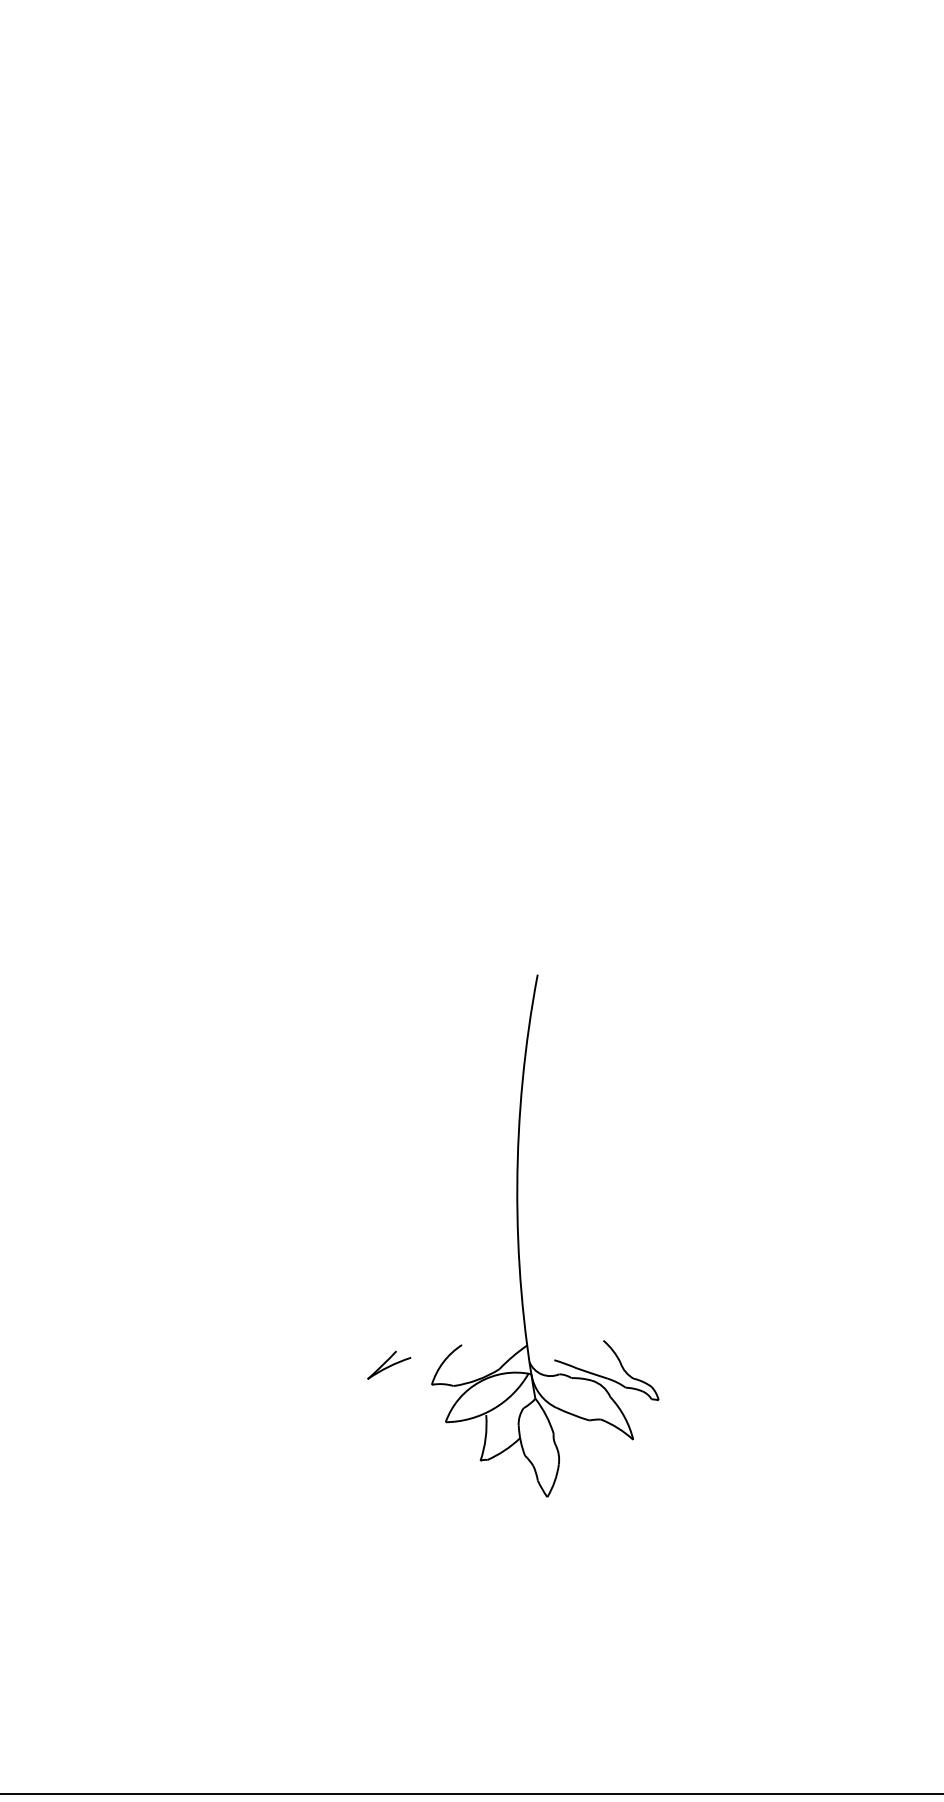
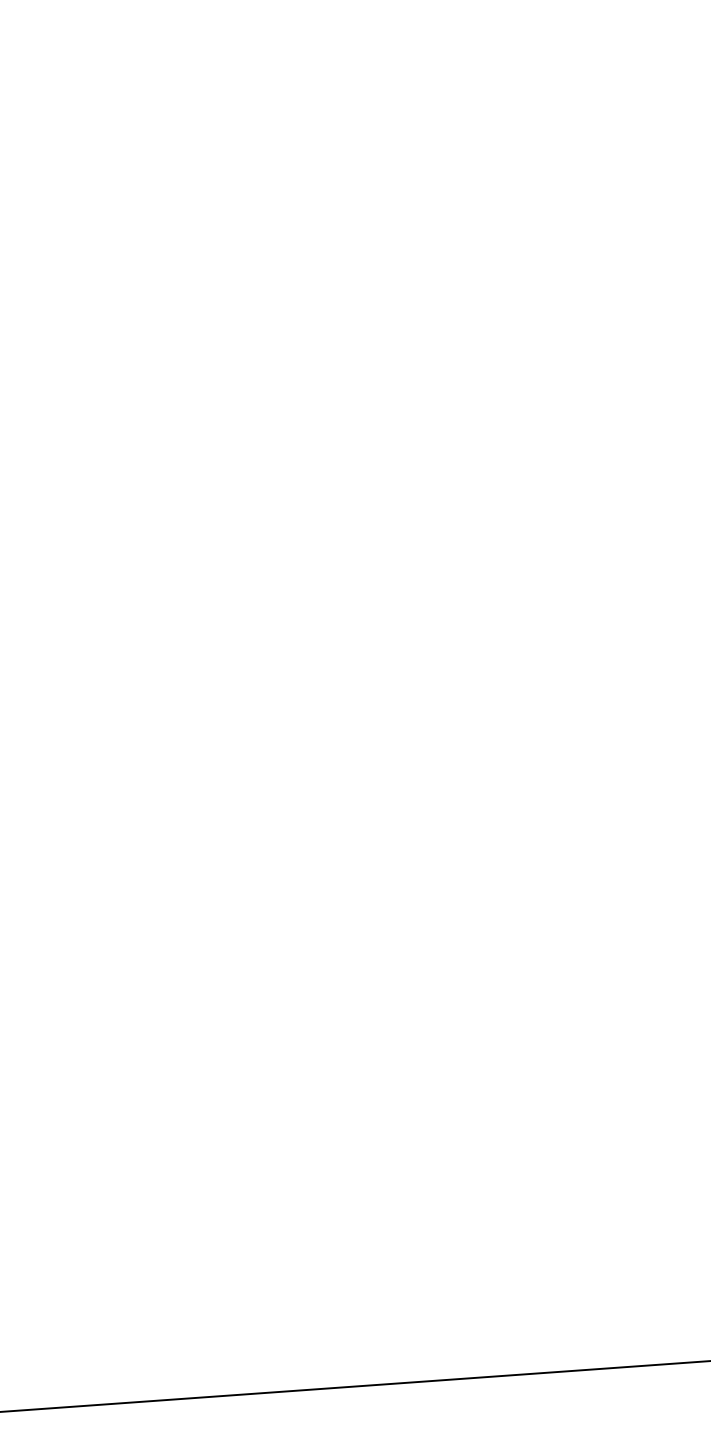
part: (513, 1235) -> (520, 878), removed

